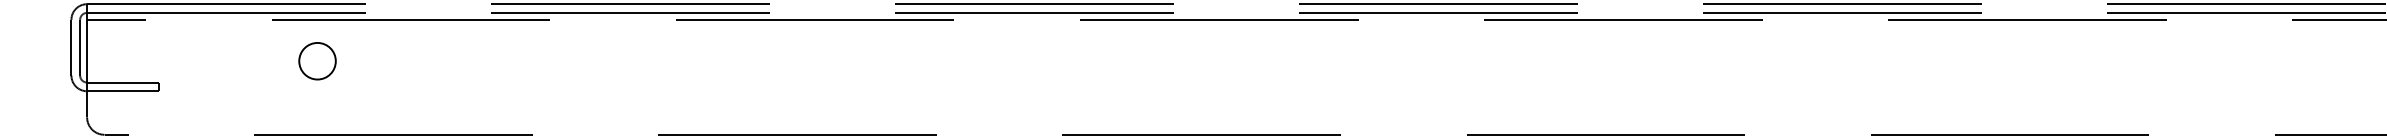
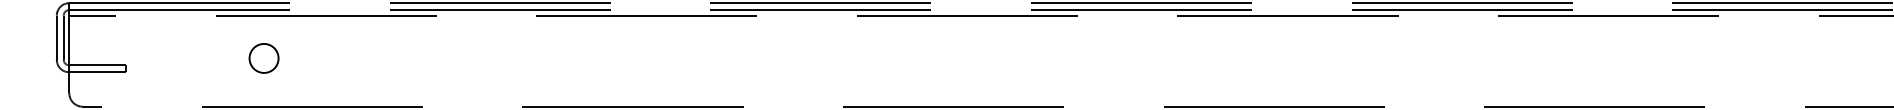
circle: (316, 61) -> (263, 58), moved

